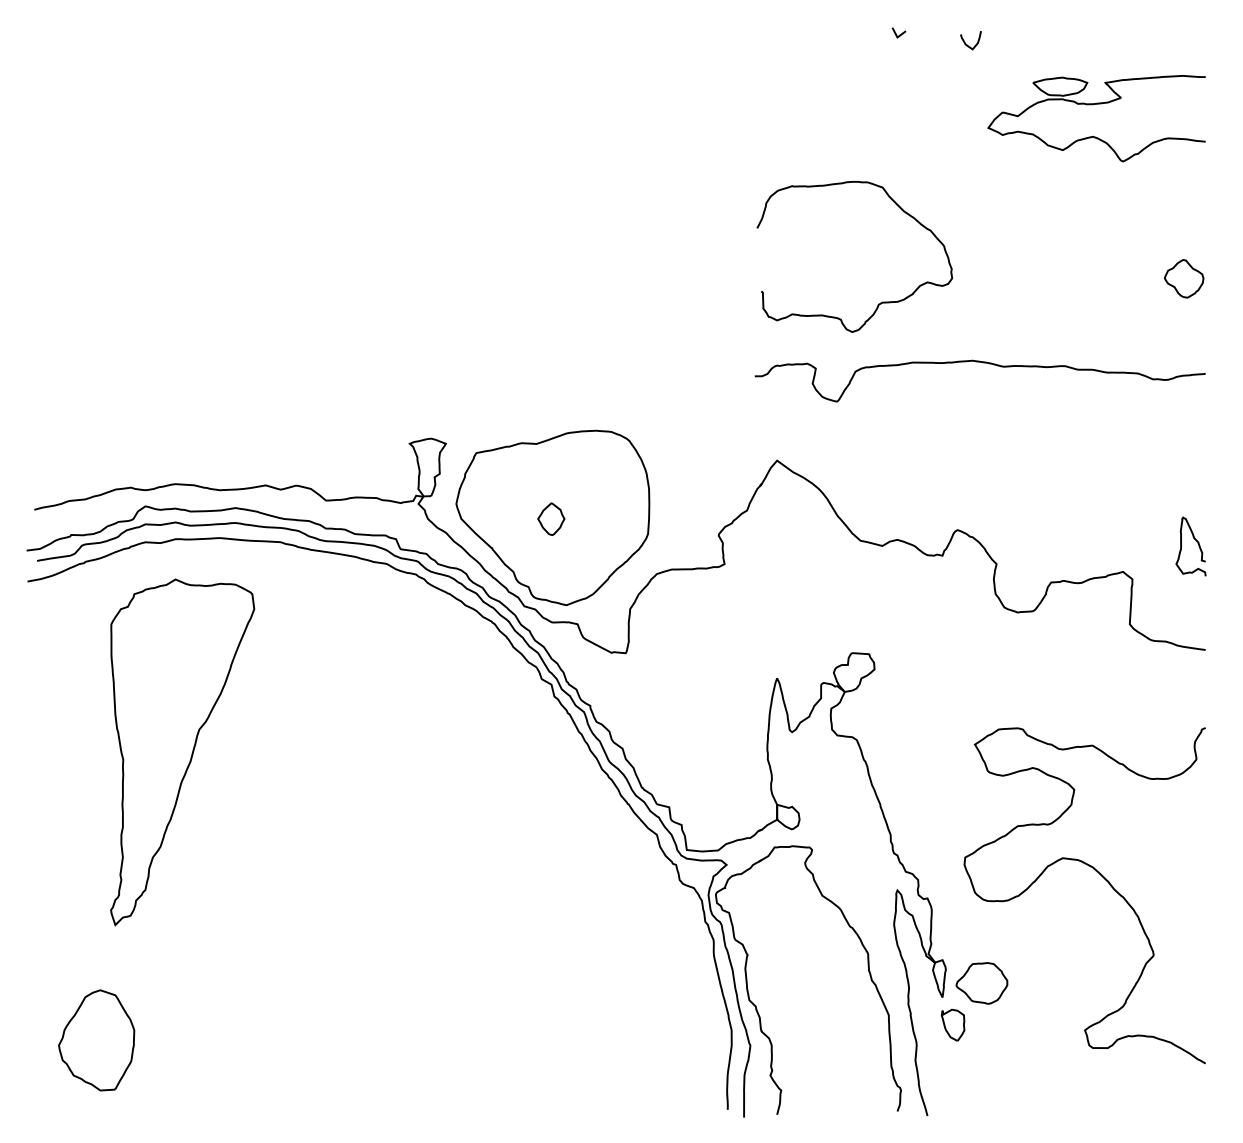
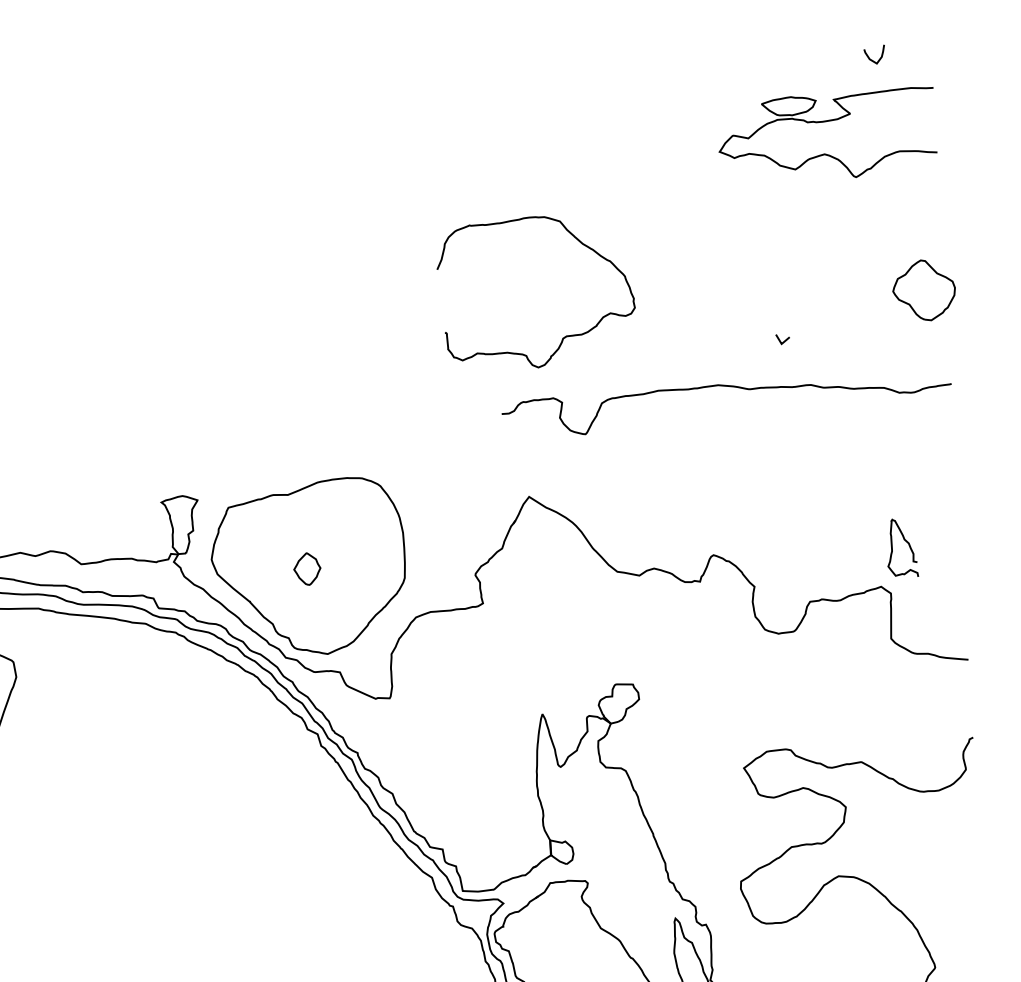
line: (896, 33) -> (780, 340), moved
curve: (966, 43) -> (870, 58), moved
part: (1184, 278) -> (924, 290), size x1.6
curve: (878, 303) -> (562, 337), moved
curve: (1197, 543) -> (908, 544), moved

